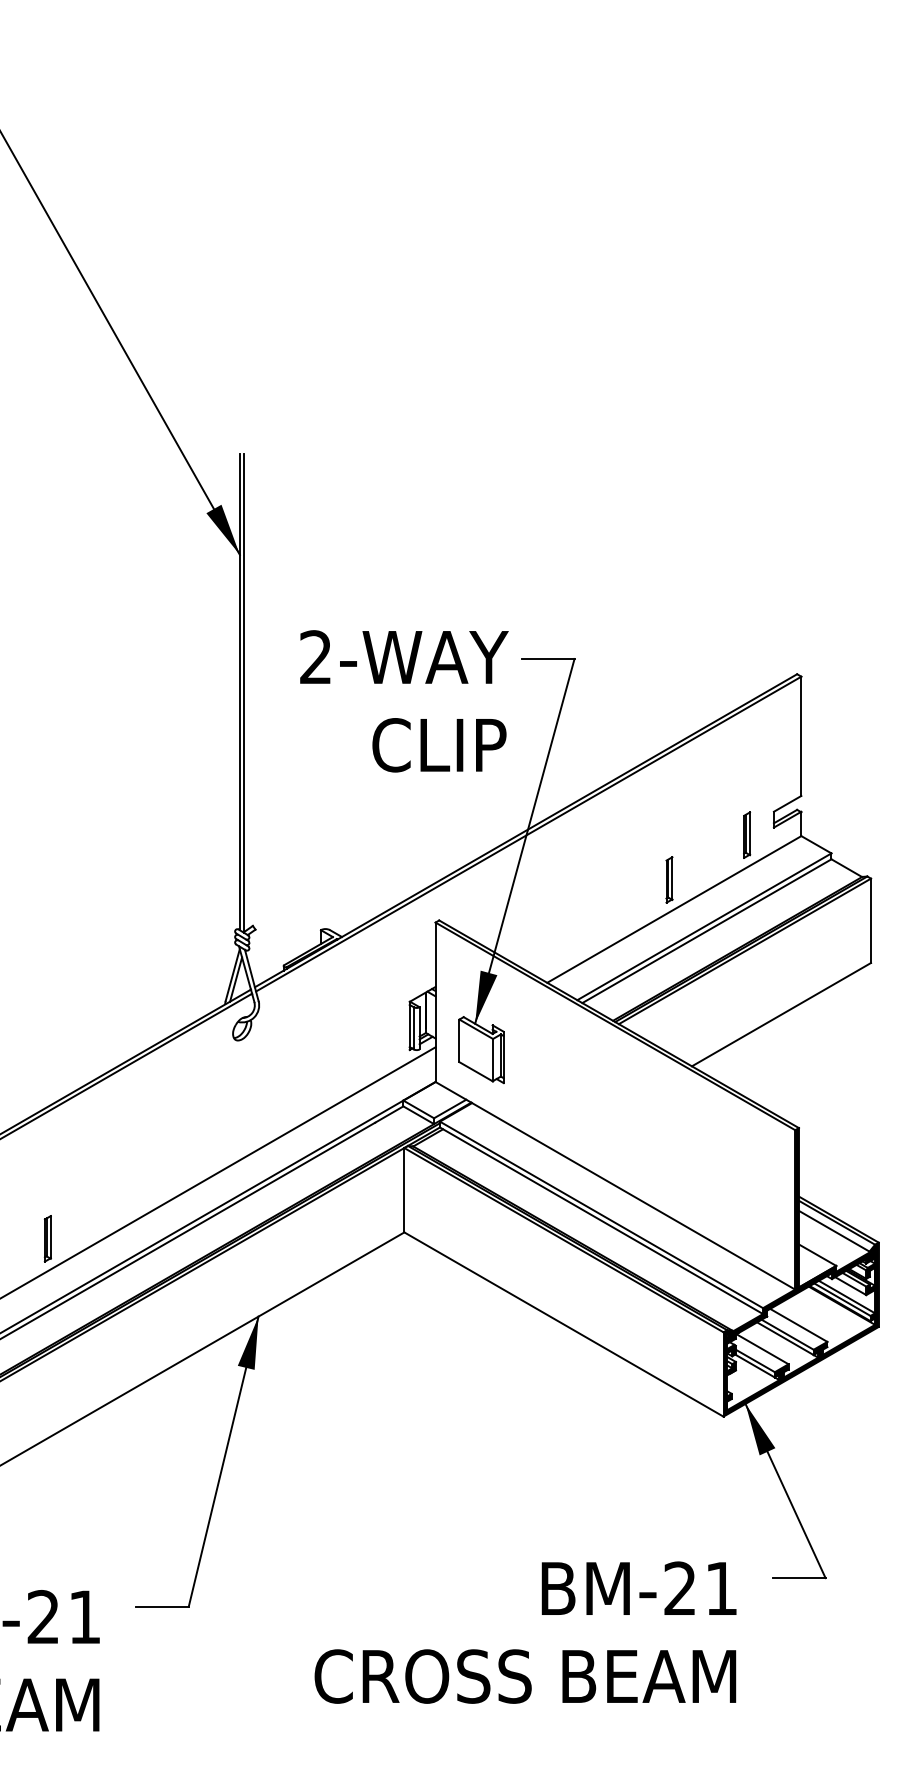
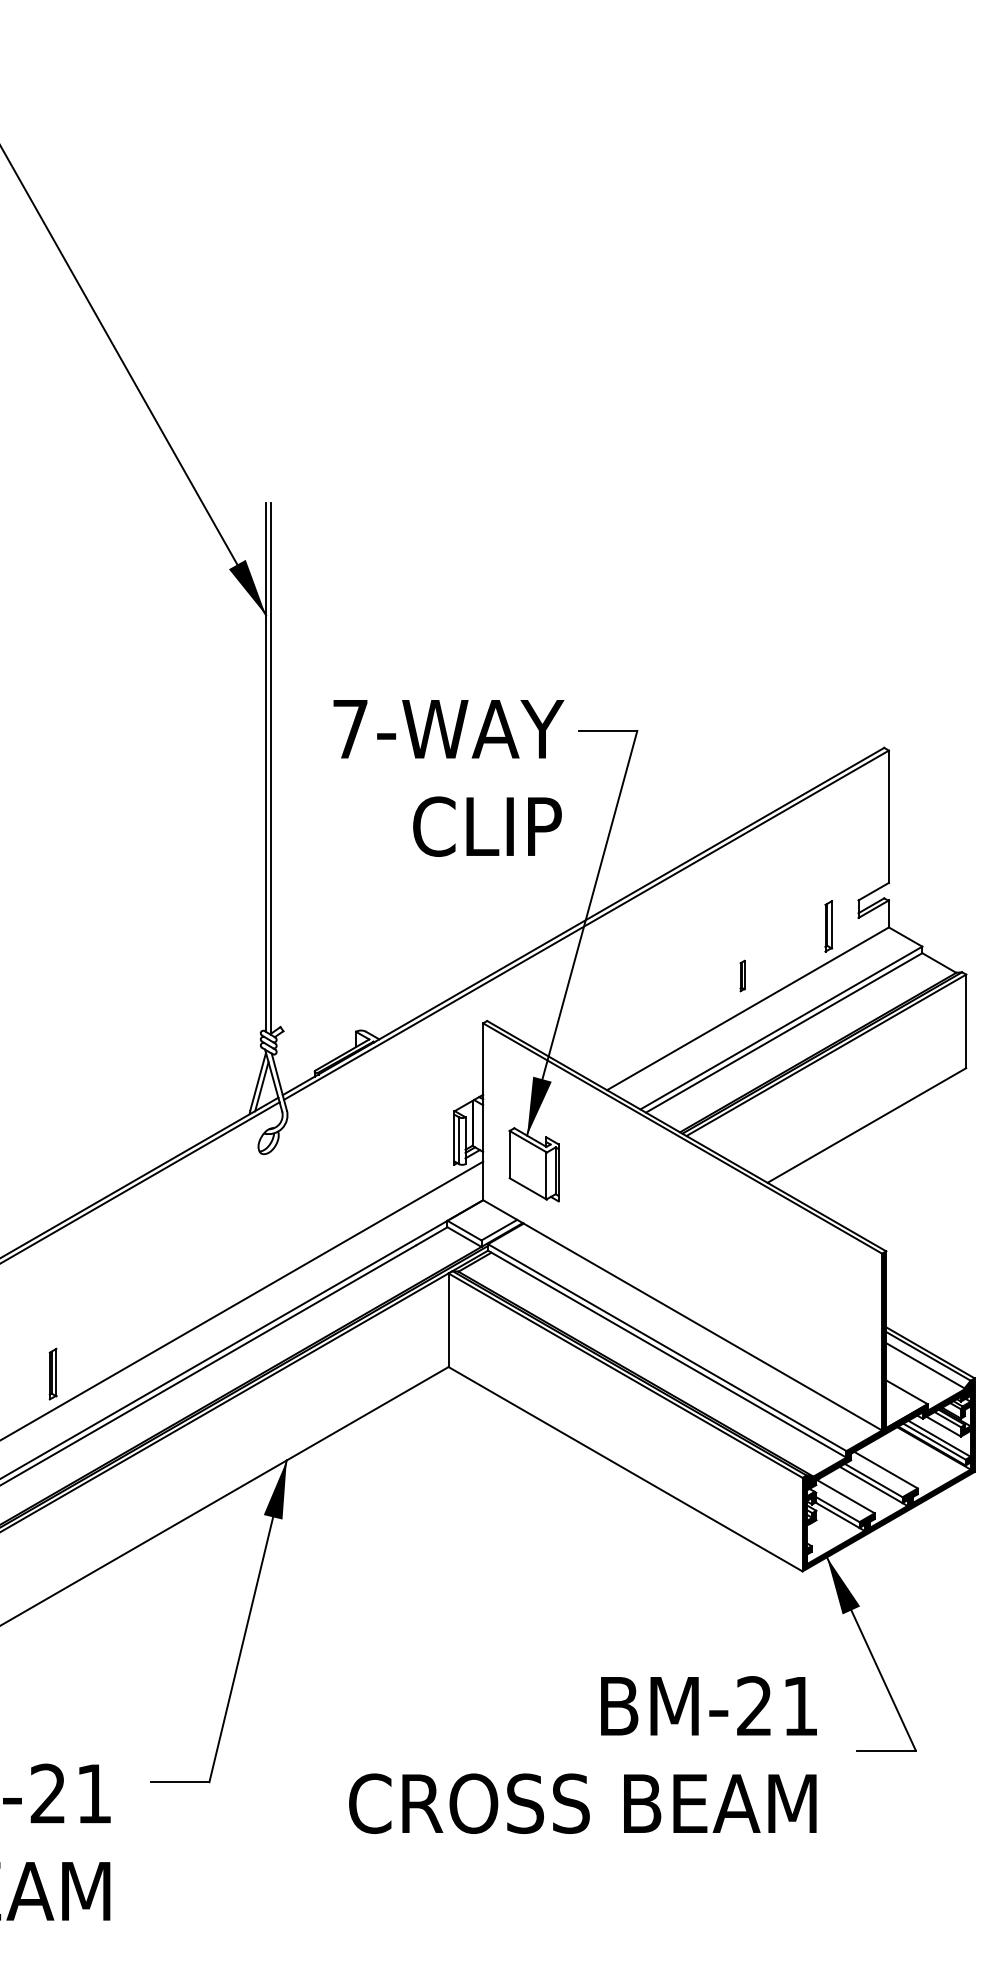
text: (315, 656) -> (350, 728), 2-WAY -> 7-WAY
part: (669, 879) -> (742, 975), size x0.6
text: (525, 1632) -> (582, 1754), moved

